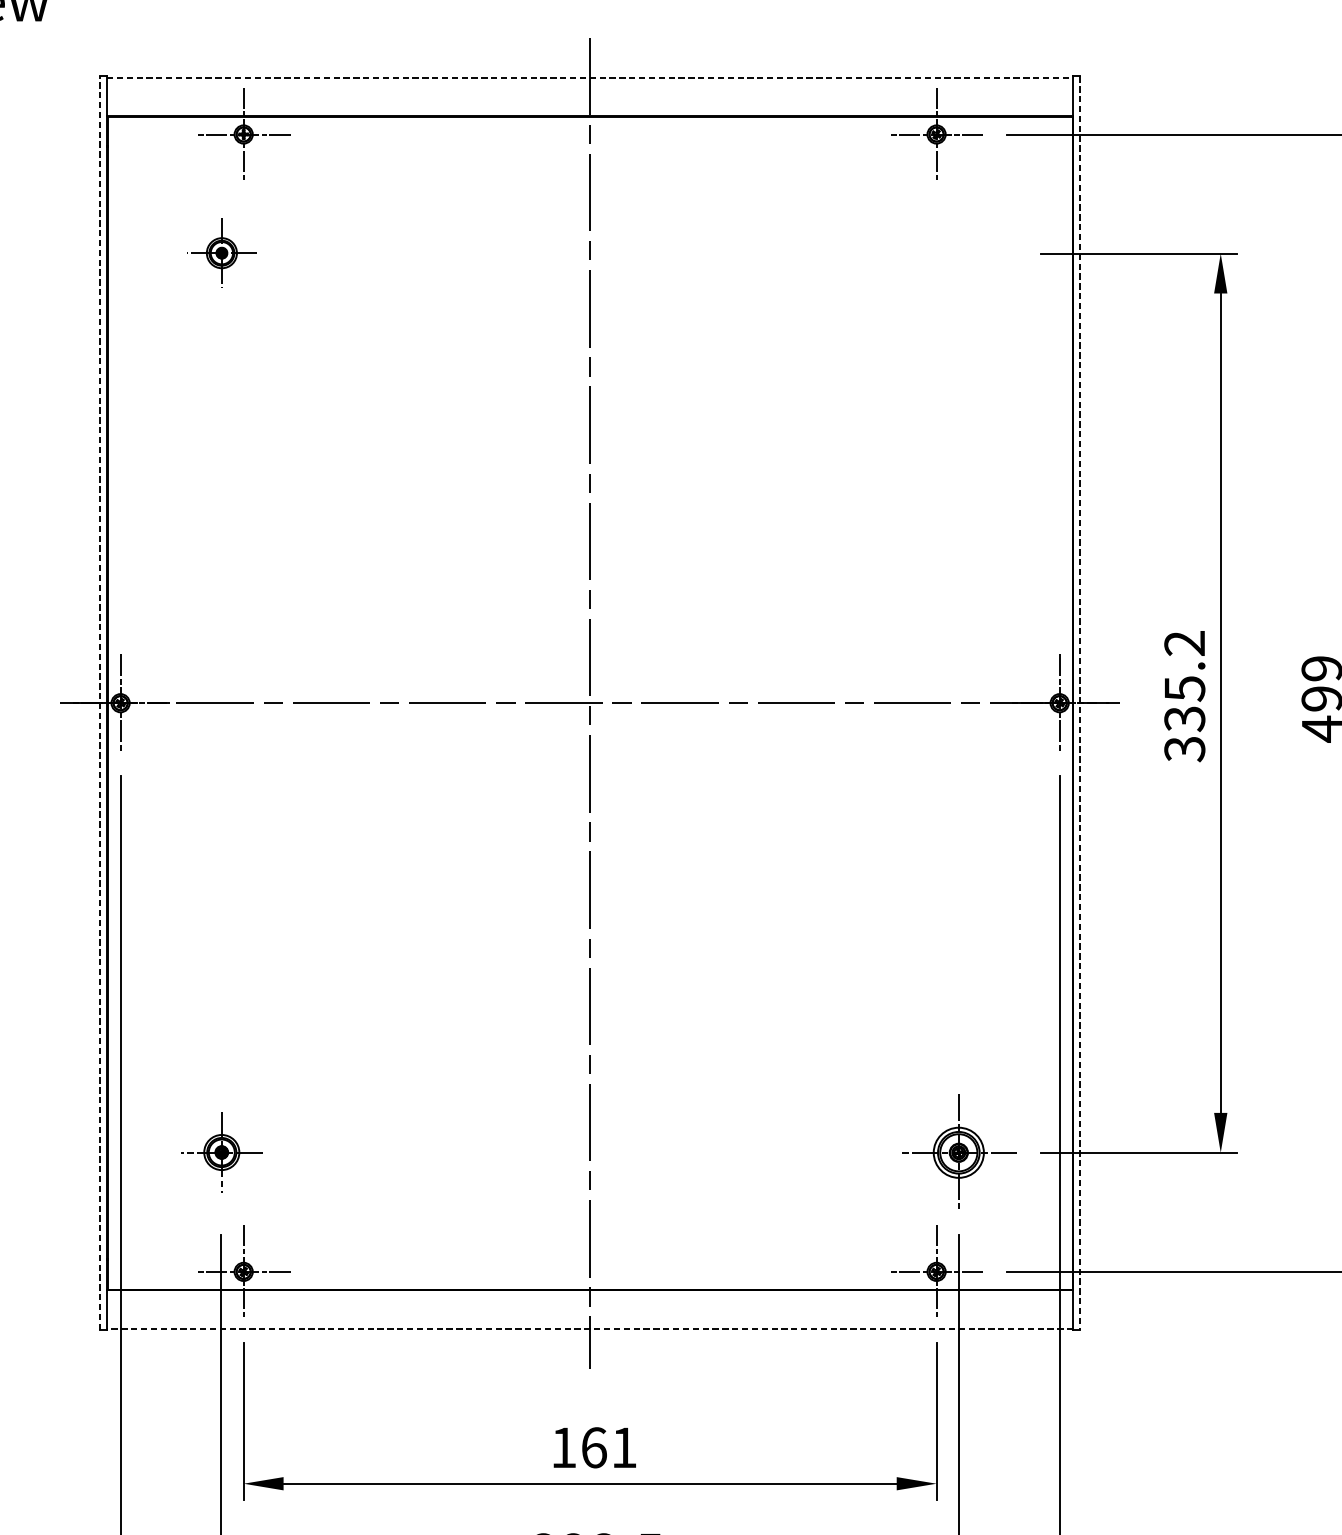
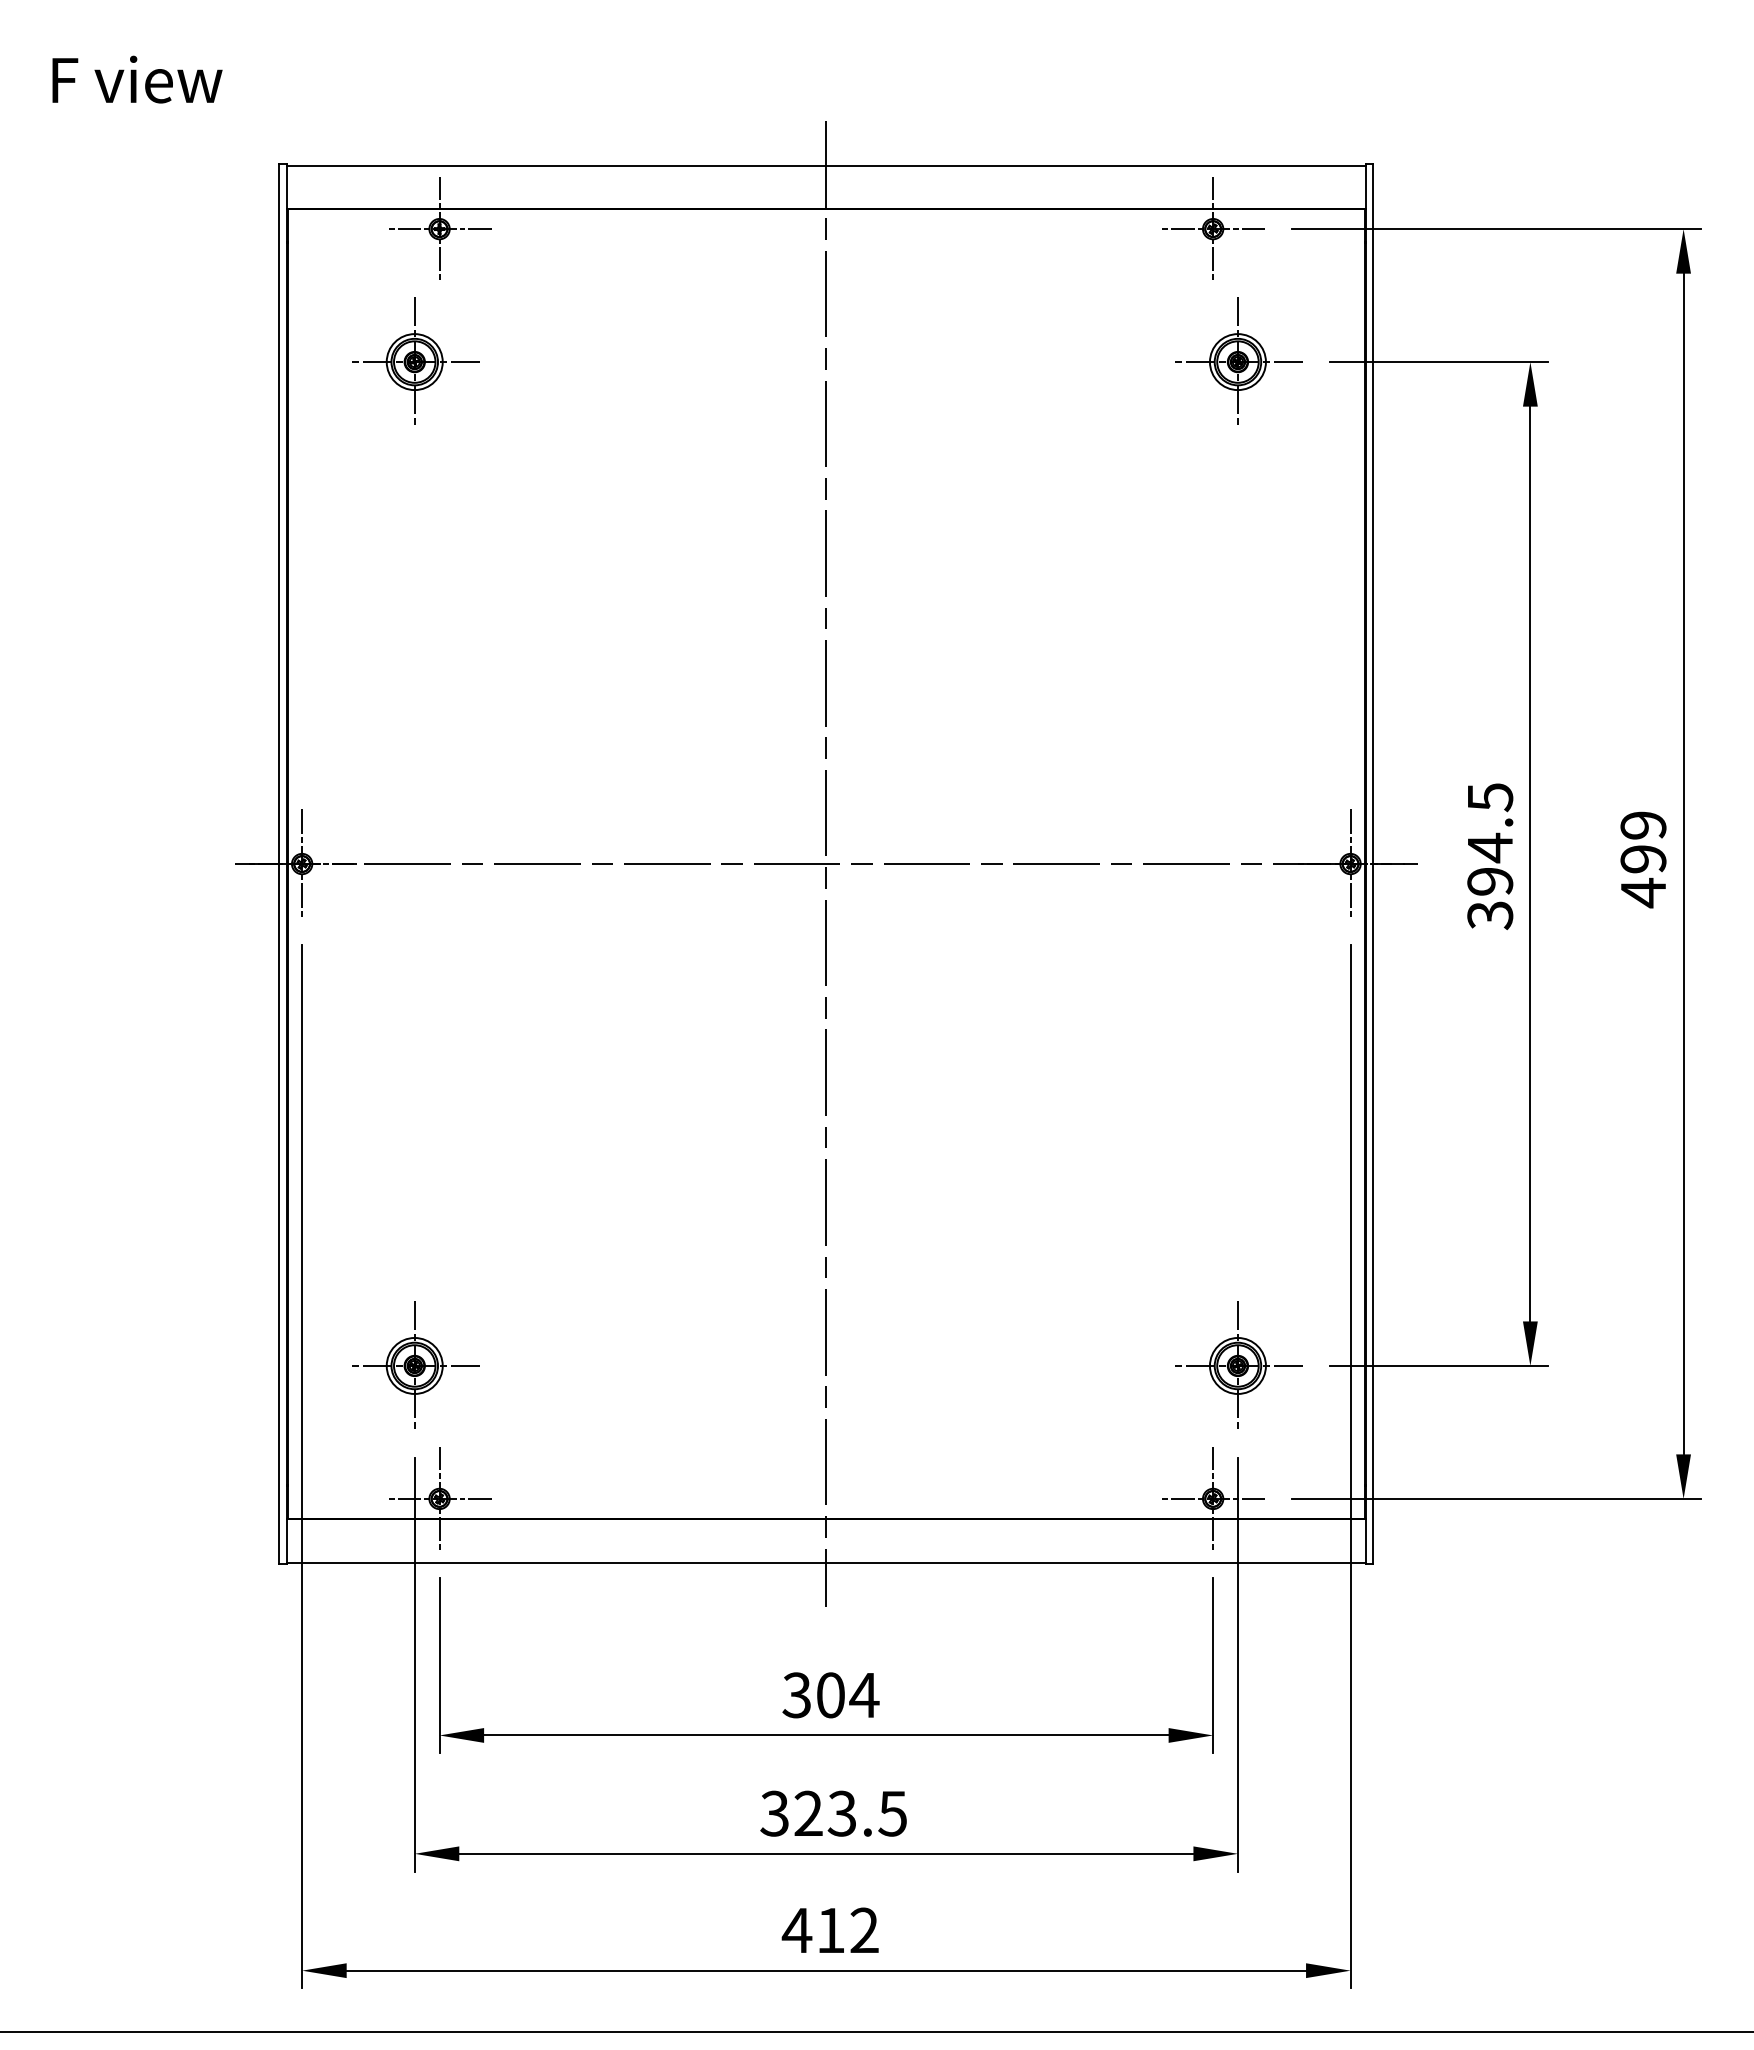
line: (590, 77) -> (826, 165), dashed -> solid
part: (222, 252) -> (415, 360), size x1.67
part: (959, 252) -> (1238, 360), added
text: (1185, 681) -> (1490, 839), 335.2 -> 394.5
line: (100, 703) -> (279, 864), dashed -> solid
line: (1080, 703) -> (1373, 864), dashed -> solid
part: (222, 1151) -> (415, 1364), size x1.43
line: (589, 1328) -> (825, 1562), dashed -> solid
text: (593, 1447) -> (830, 1695), 161 -> 304

